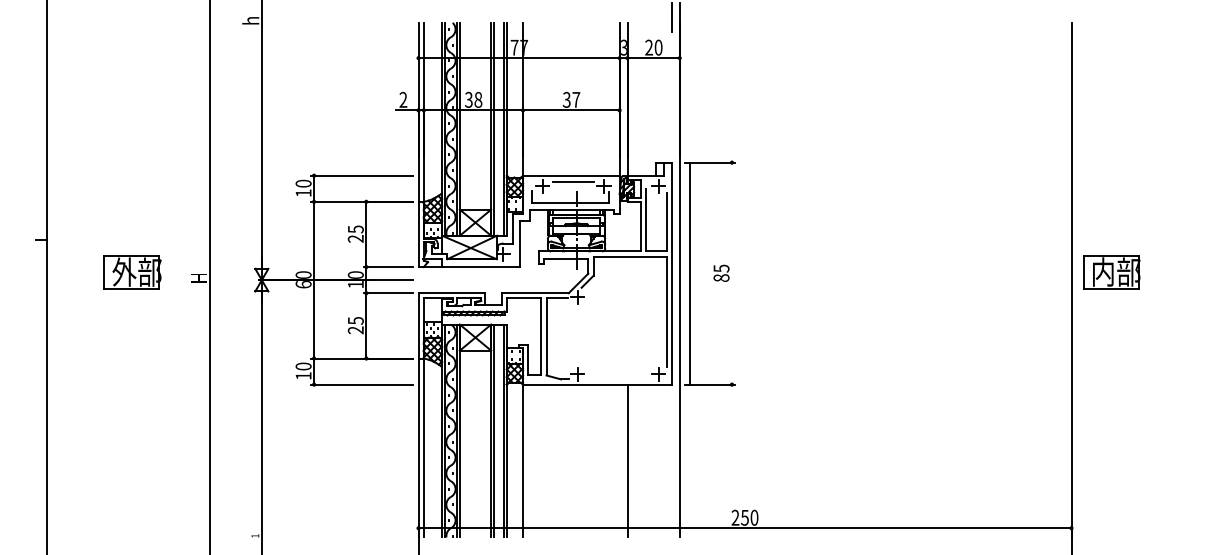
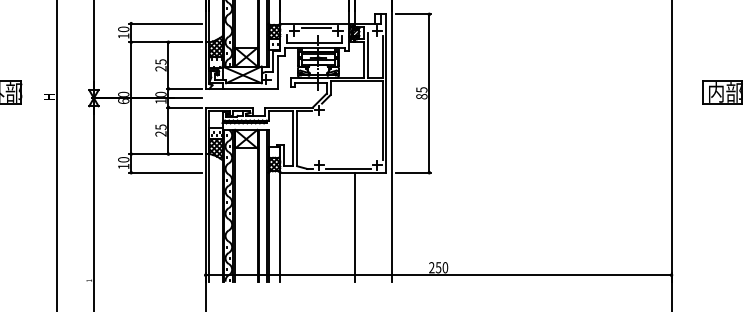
part: (1111, 272) -> (722, 92), moved
line: (689, 273) -> (428, 93), moved
line: (618, 379) -> (348, 169), added

